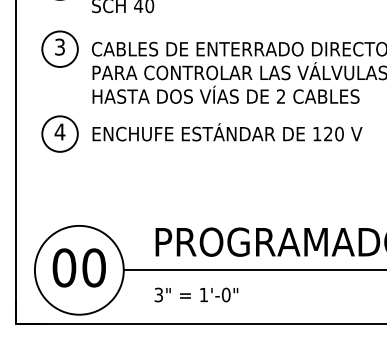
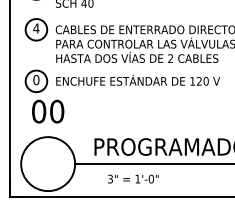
text: (60, 47) -> (36, 28), 3 -> 4
text: (60, 132) -> (36, 80), 4 -> 0
text: (79, 267) -> (48, 111), moved
text: (196, 293) -> (133, 178), moved

